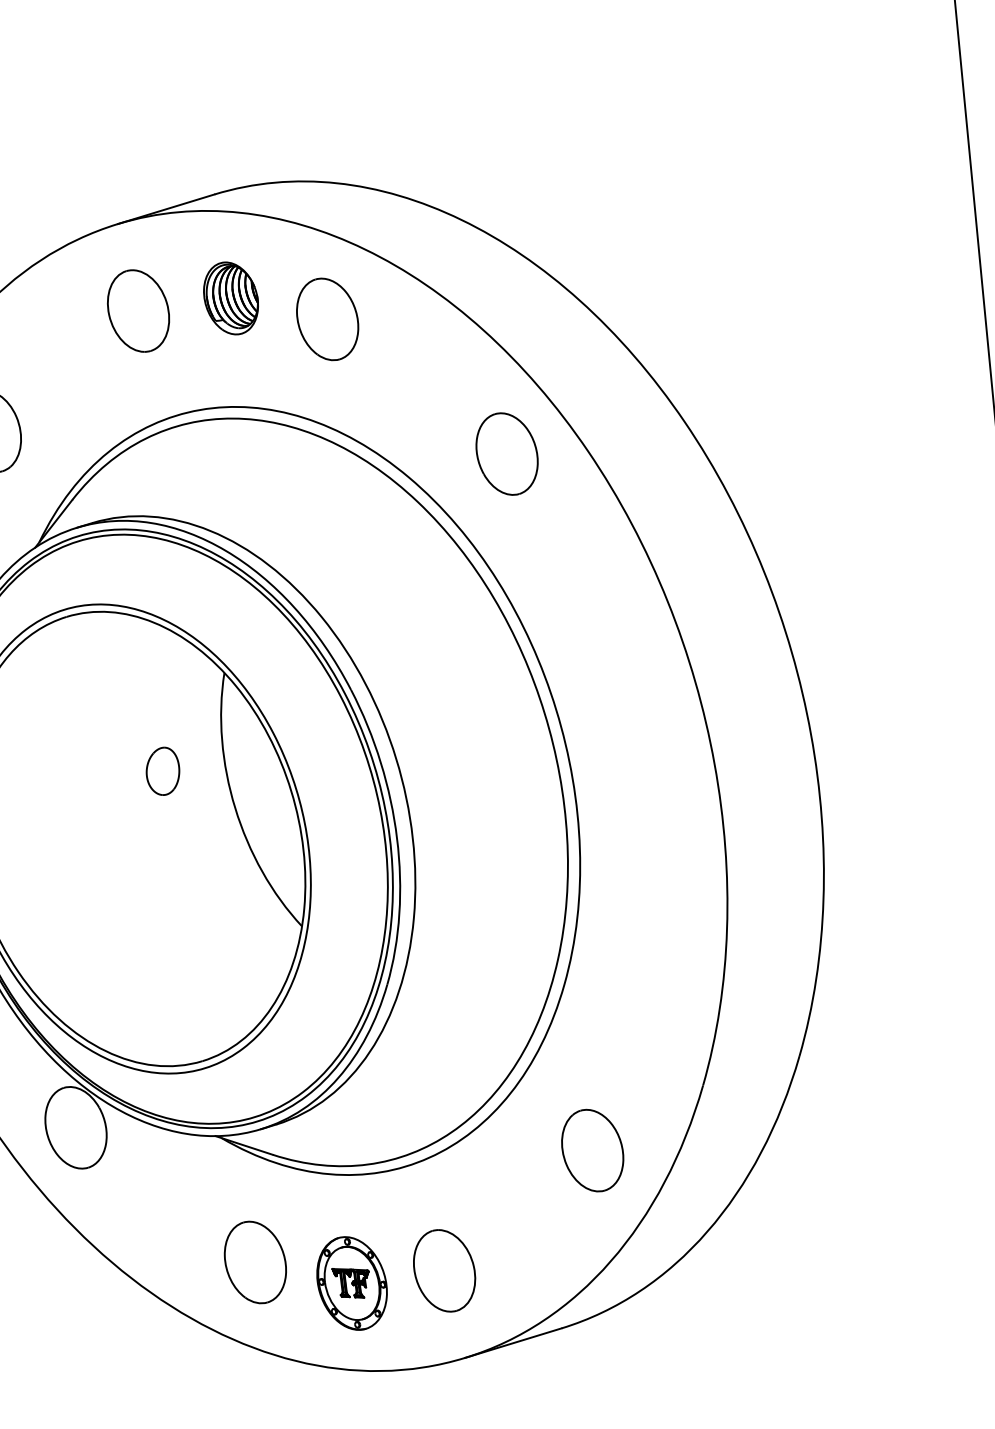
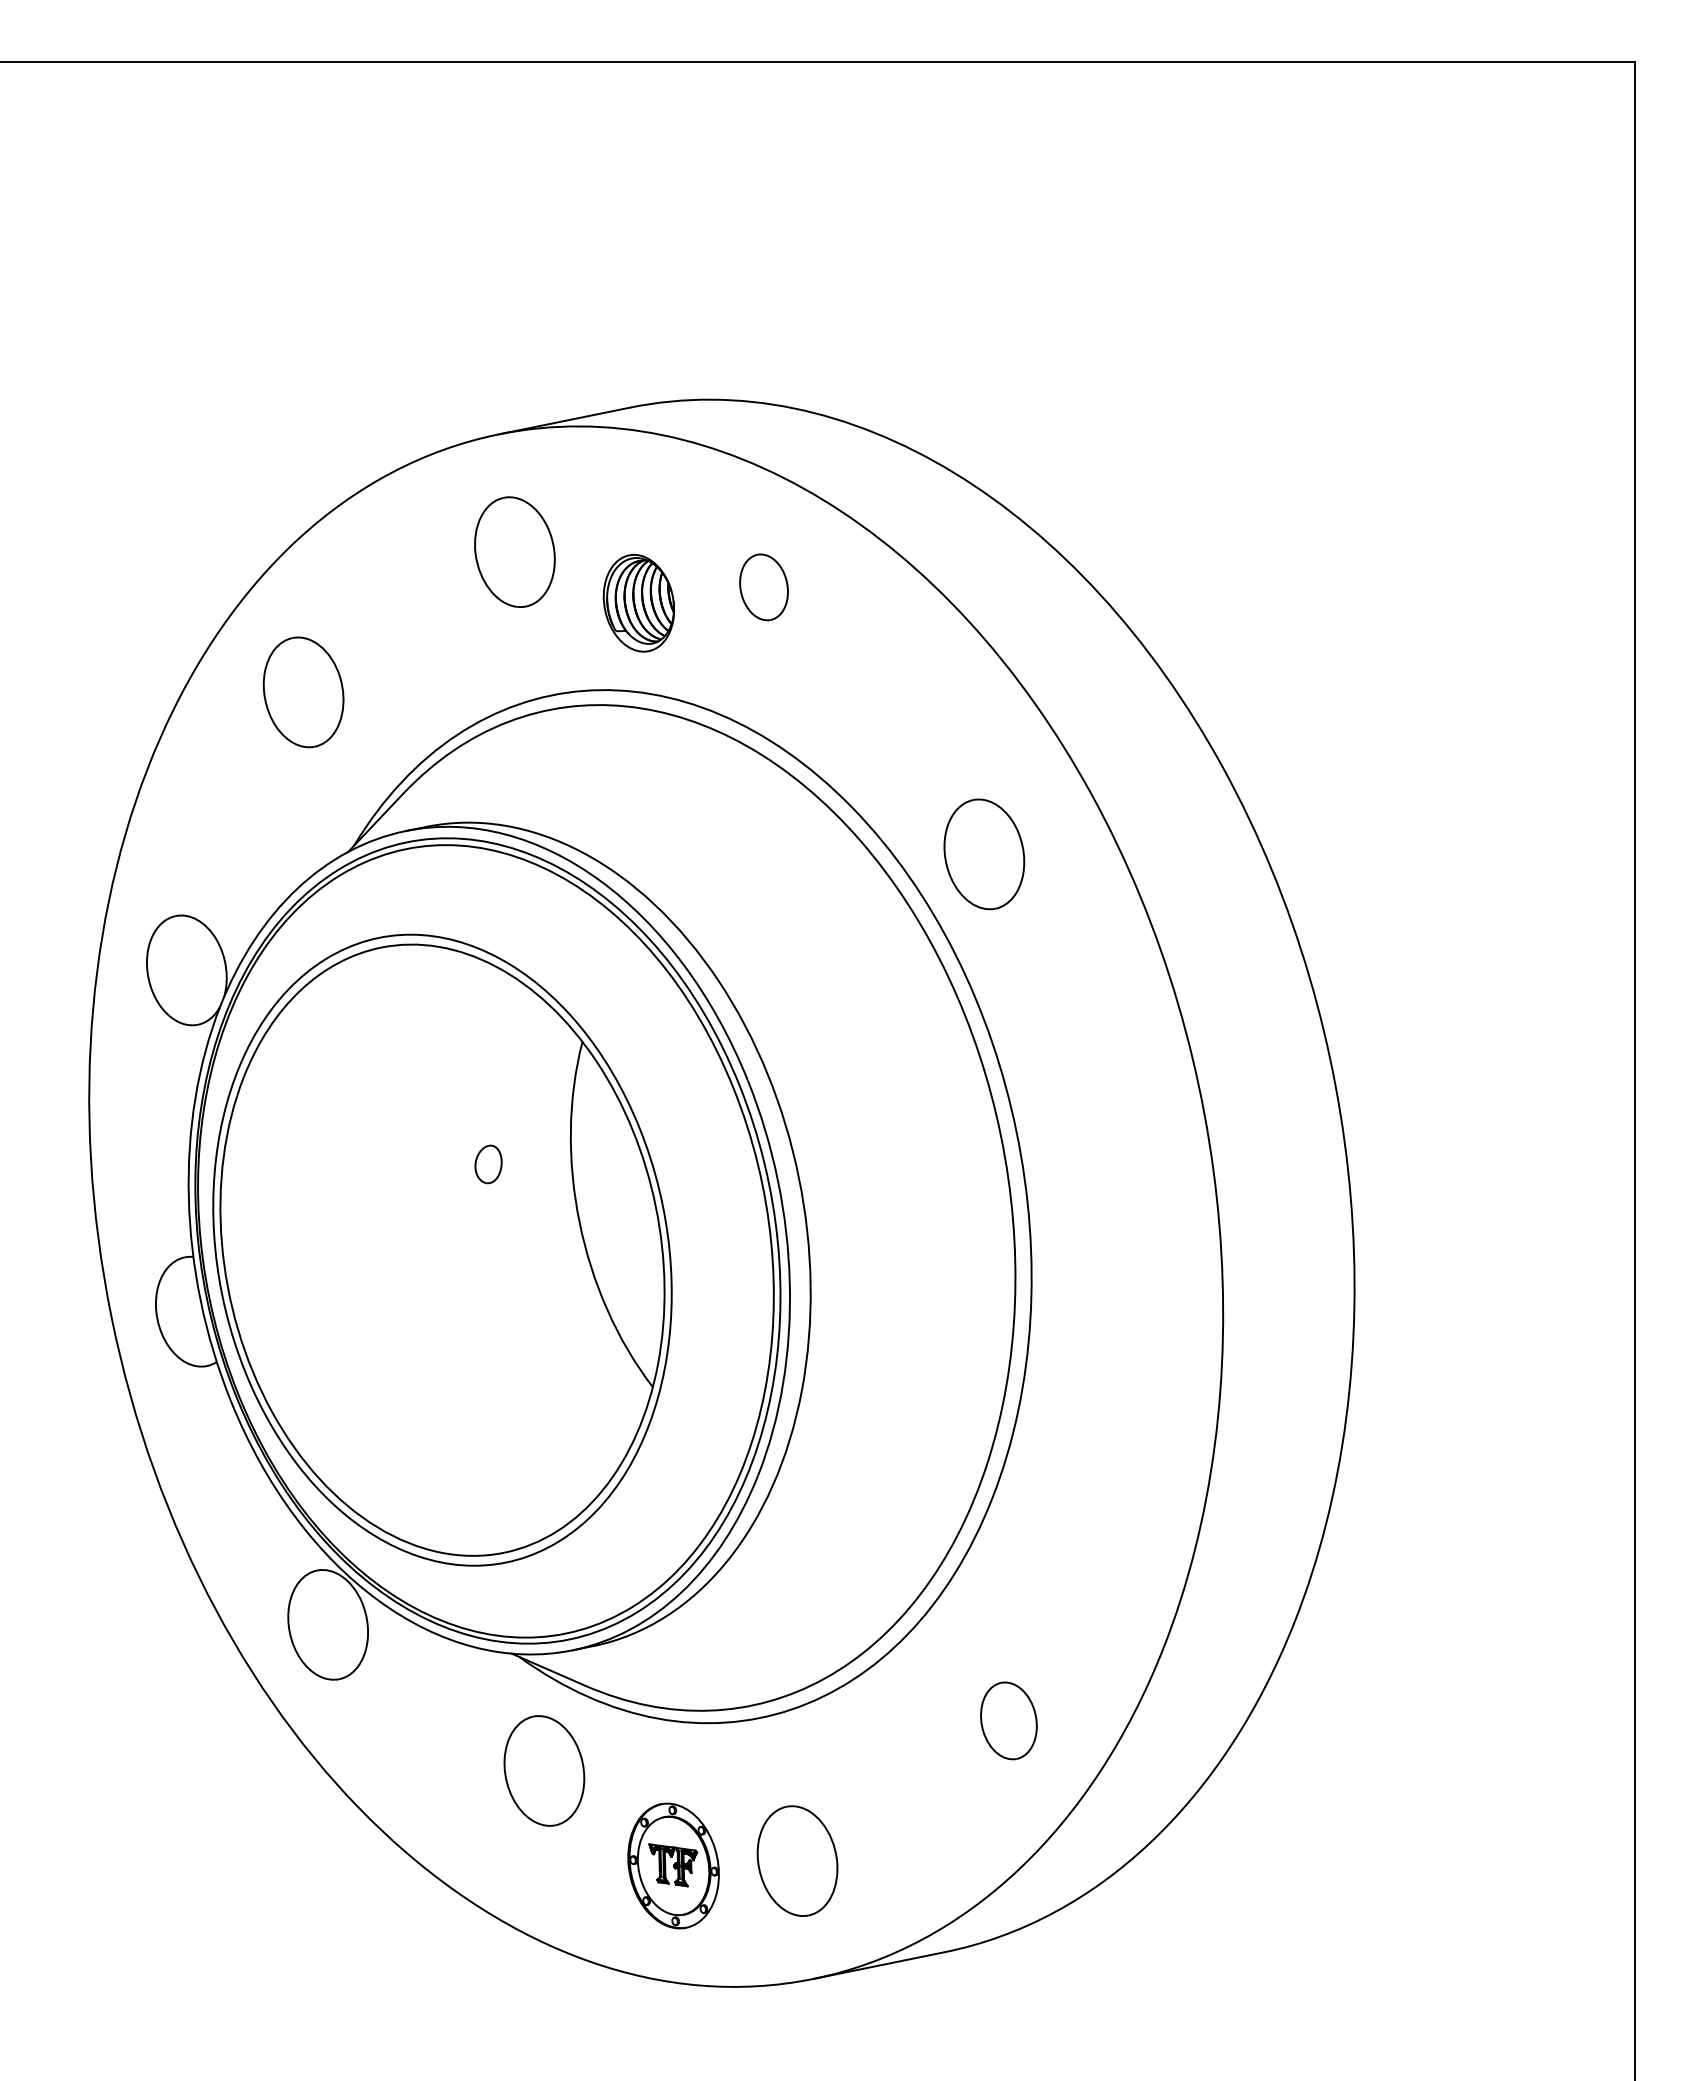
part: (230, 298) -> (638, 603), moved
part: (327, 319) -> (763, 587), size x0.6
part: (507, 454) -> (984, 854), moved
part: (162, 771) -> (488, 1164), size x0.6
part: (592, 1150) -> (1008, 1720), size x0.7
part: (255, 1262) -> (544, 1770), moved

